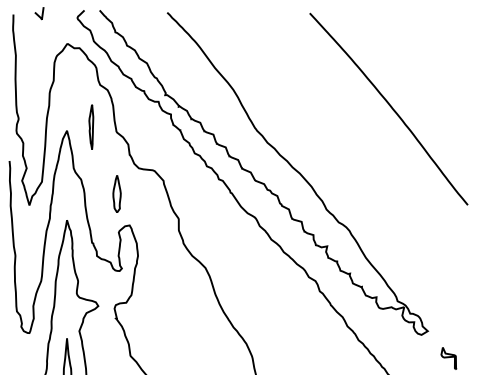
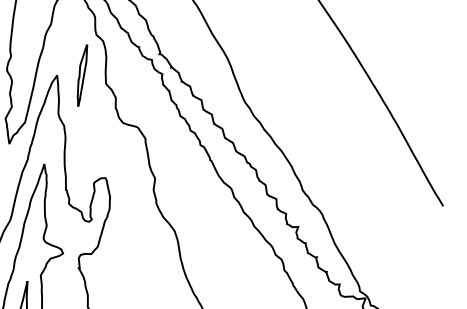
part: (91, 126) -> (81, 74), size x1.4
part: (116, 193) -> (97, 144), removed

